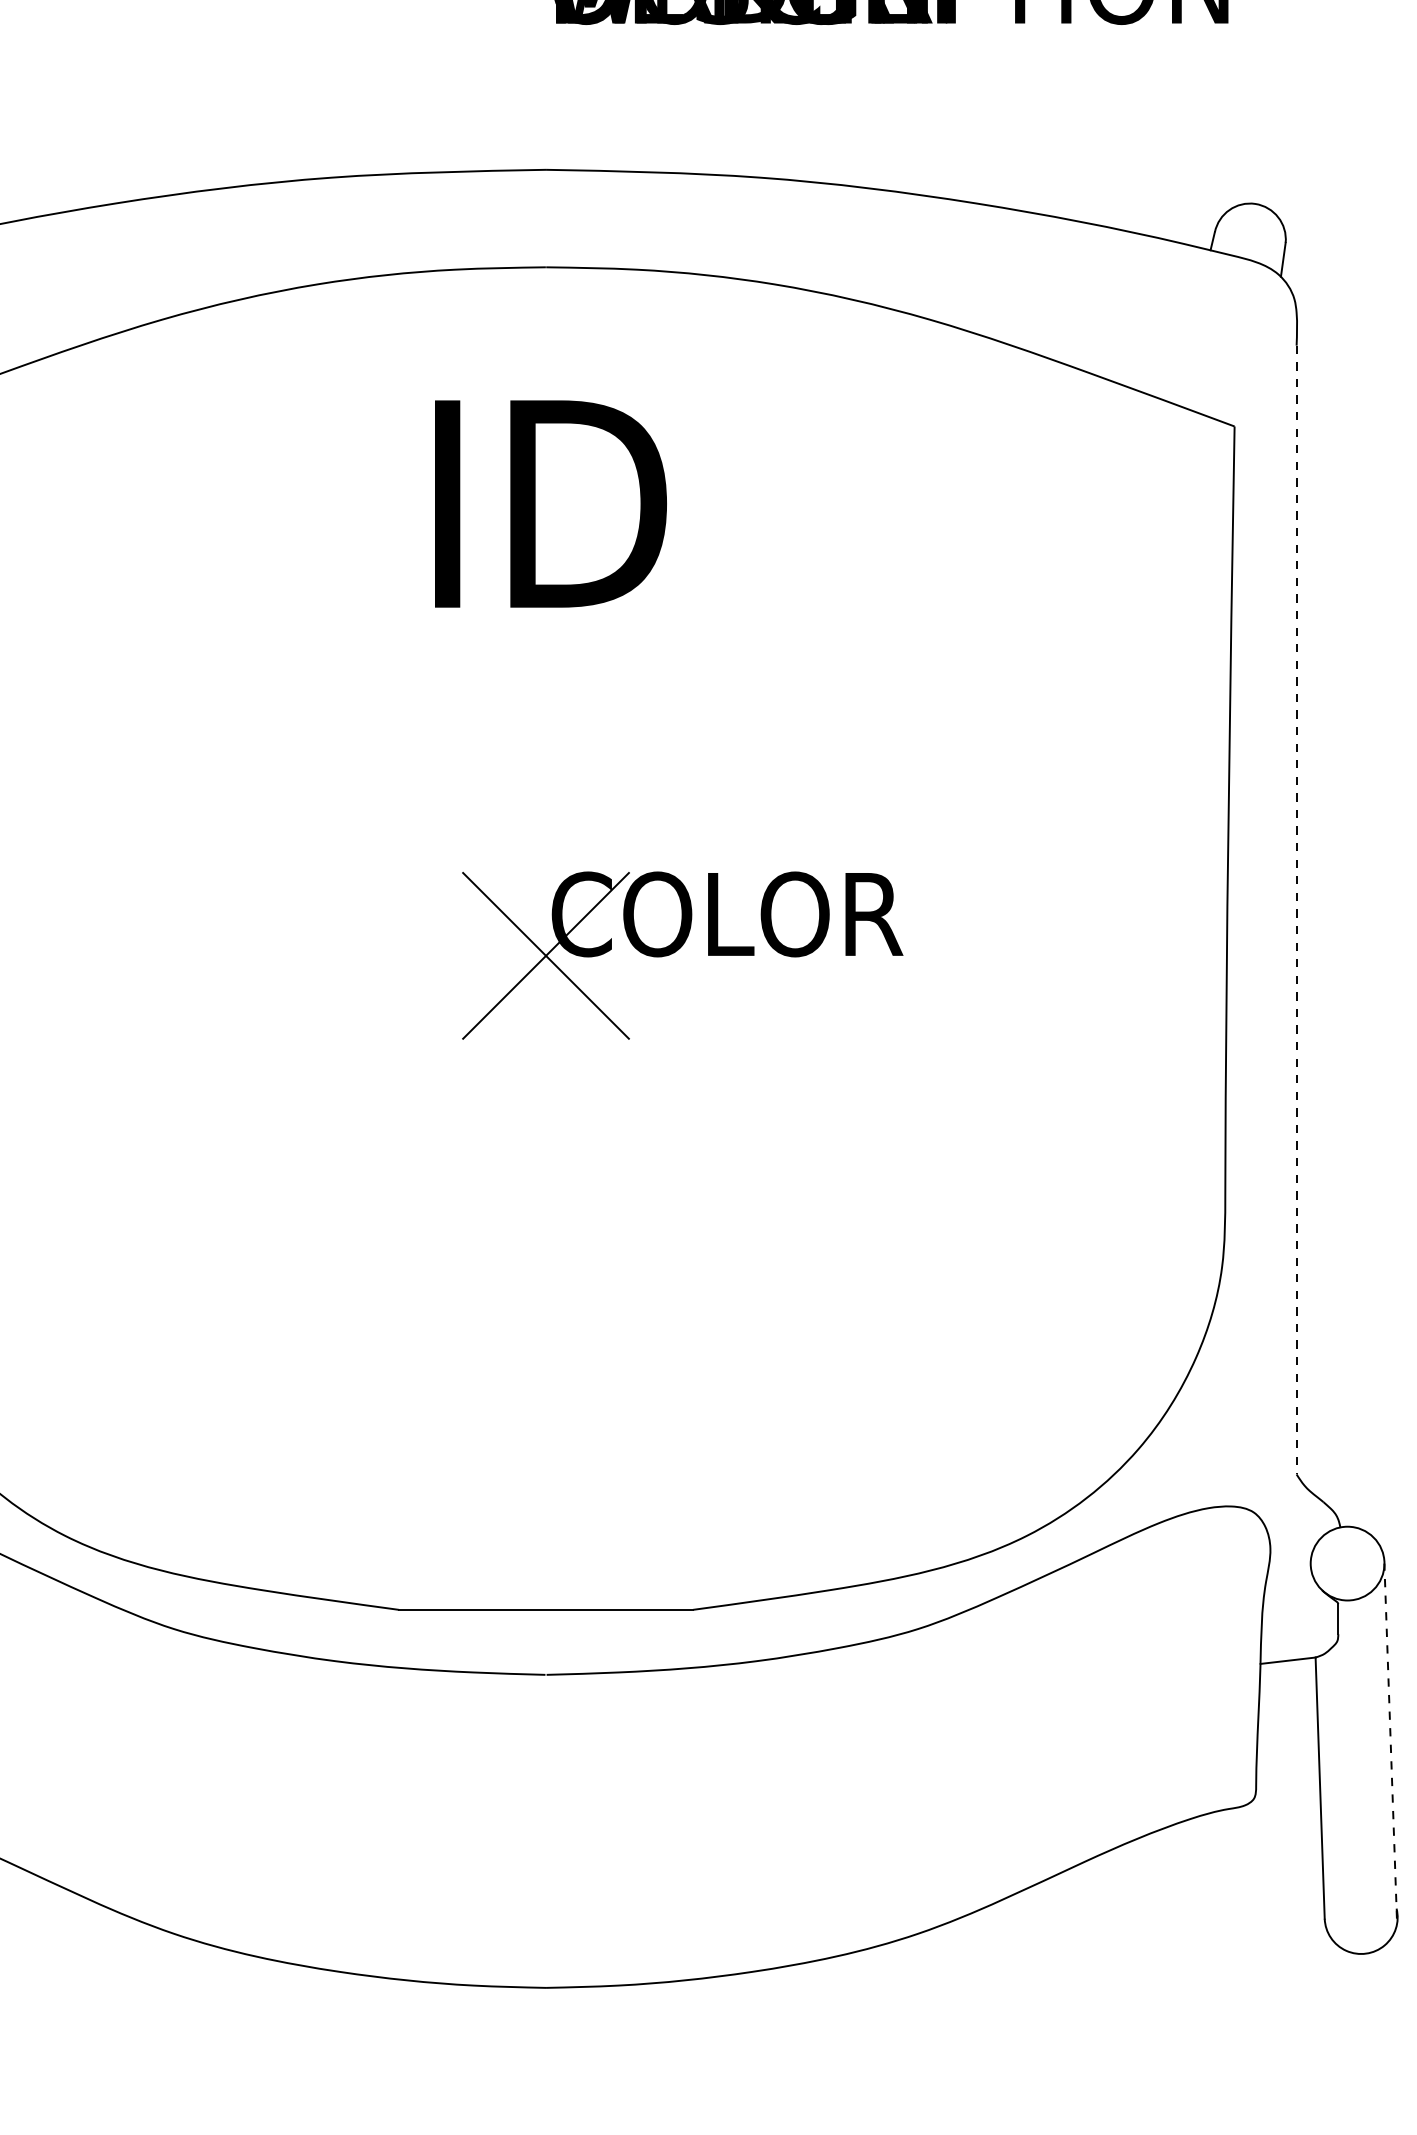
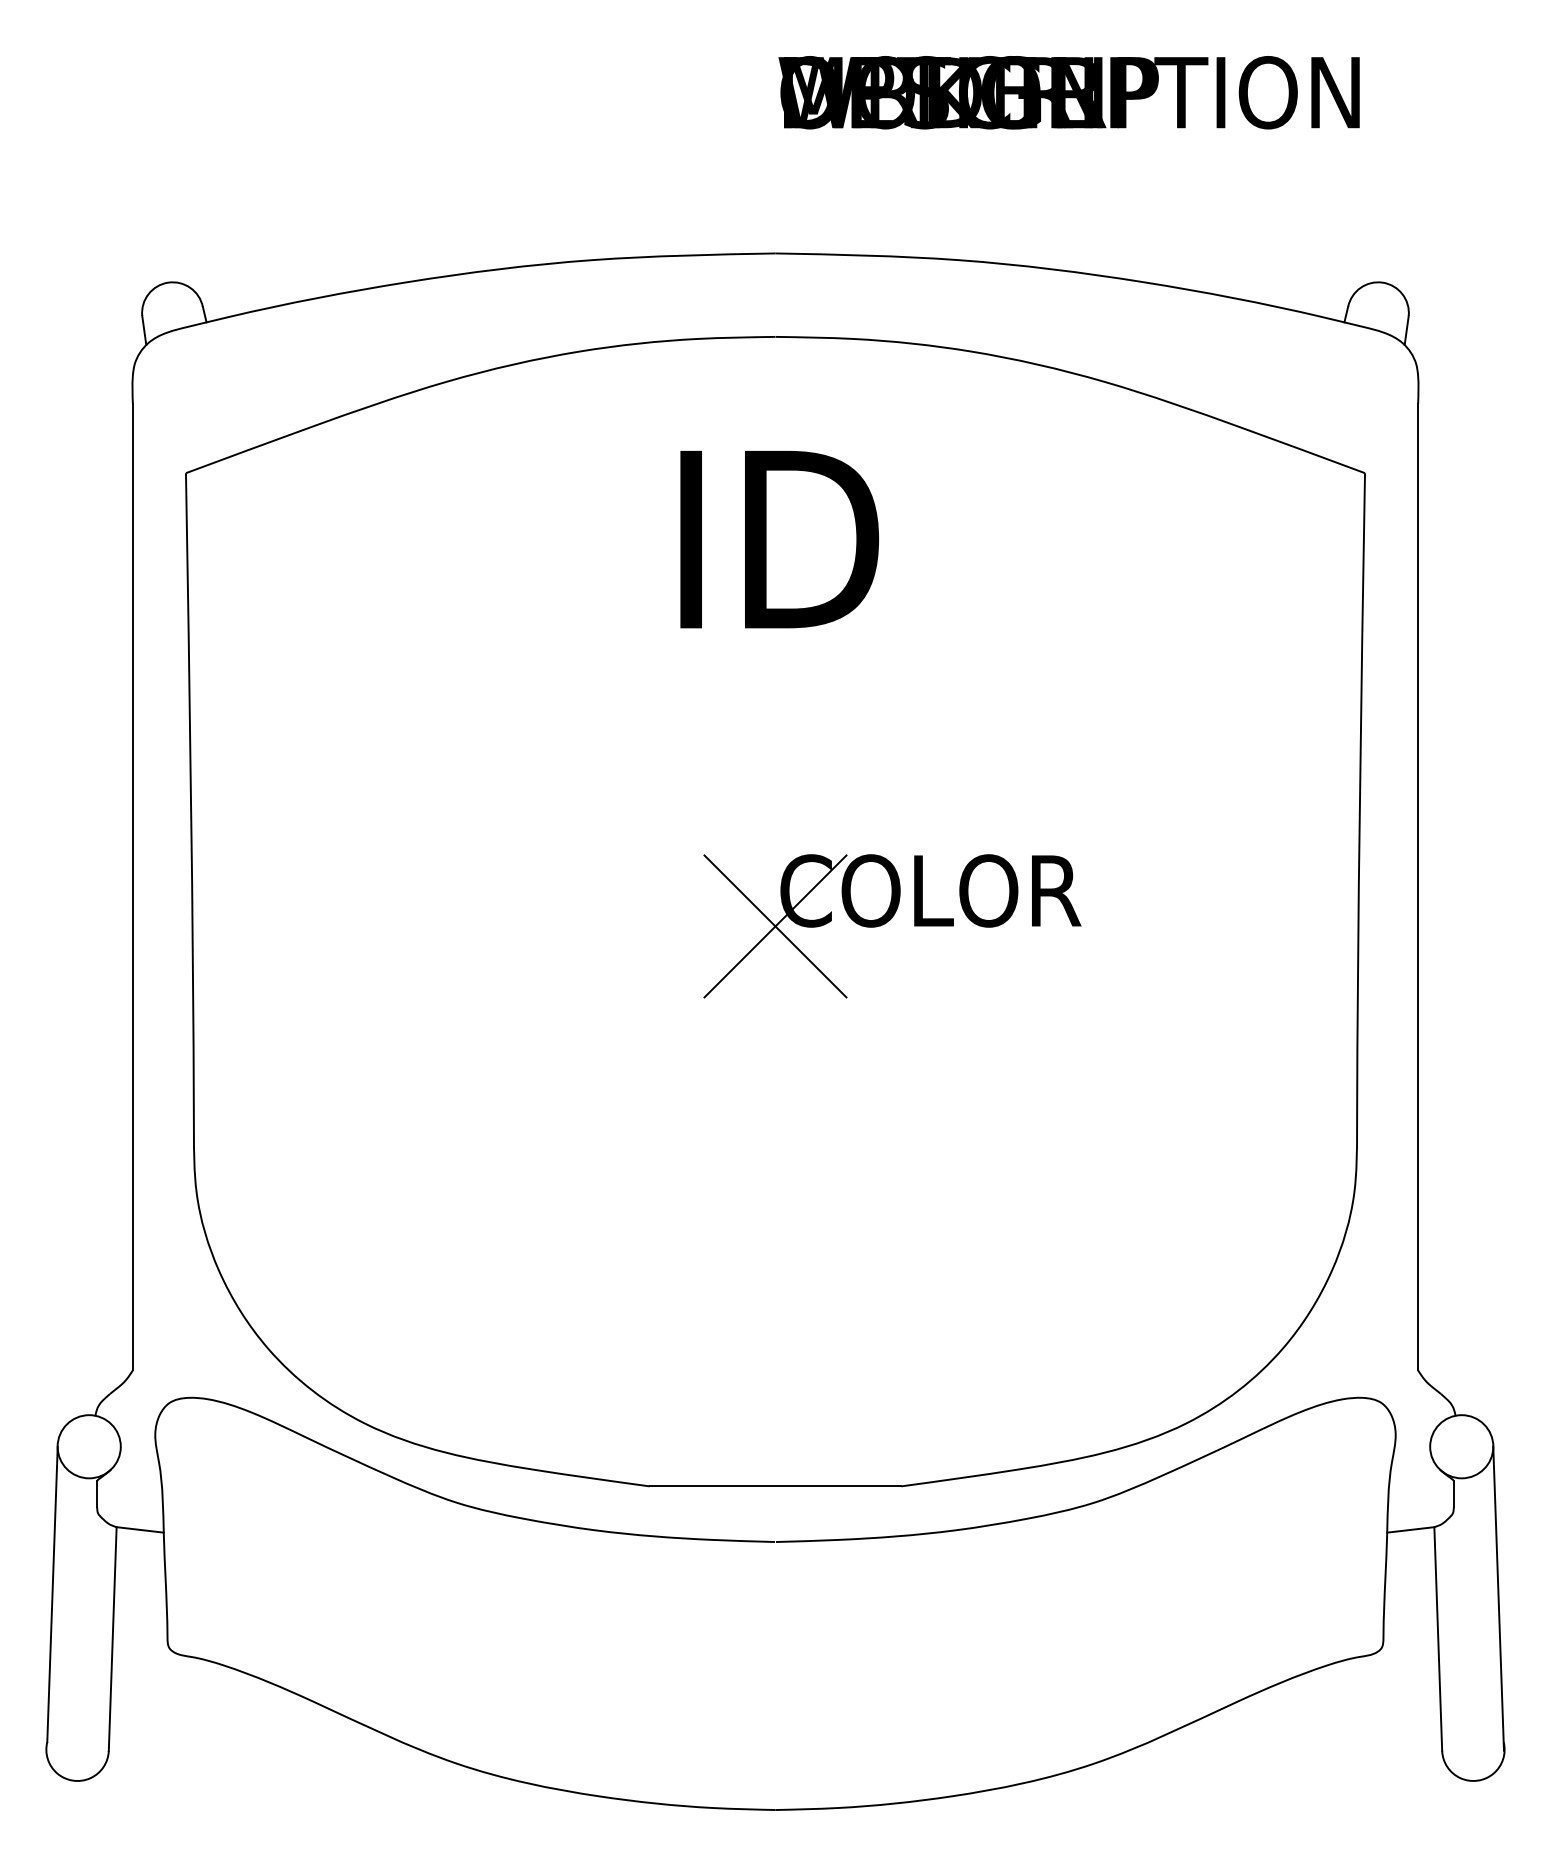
line: (1297, 910) -> (1418, 887), dashed -> solid
line: (1390, 1740) -> (1498, 1598), dashed -> solid

